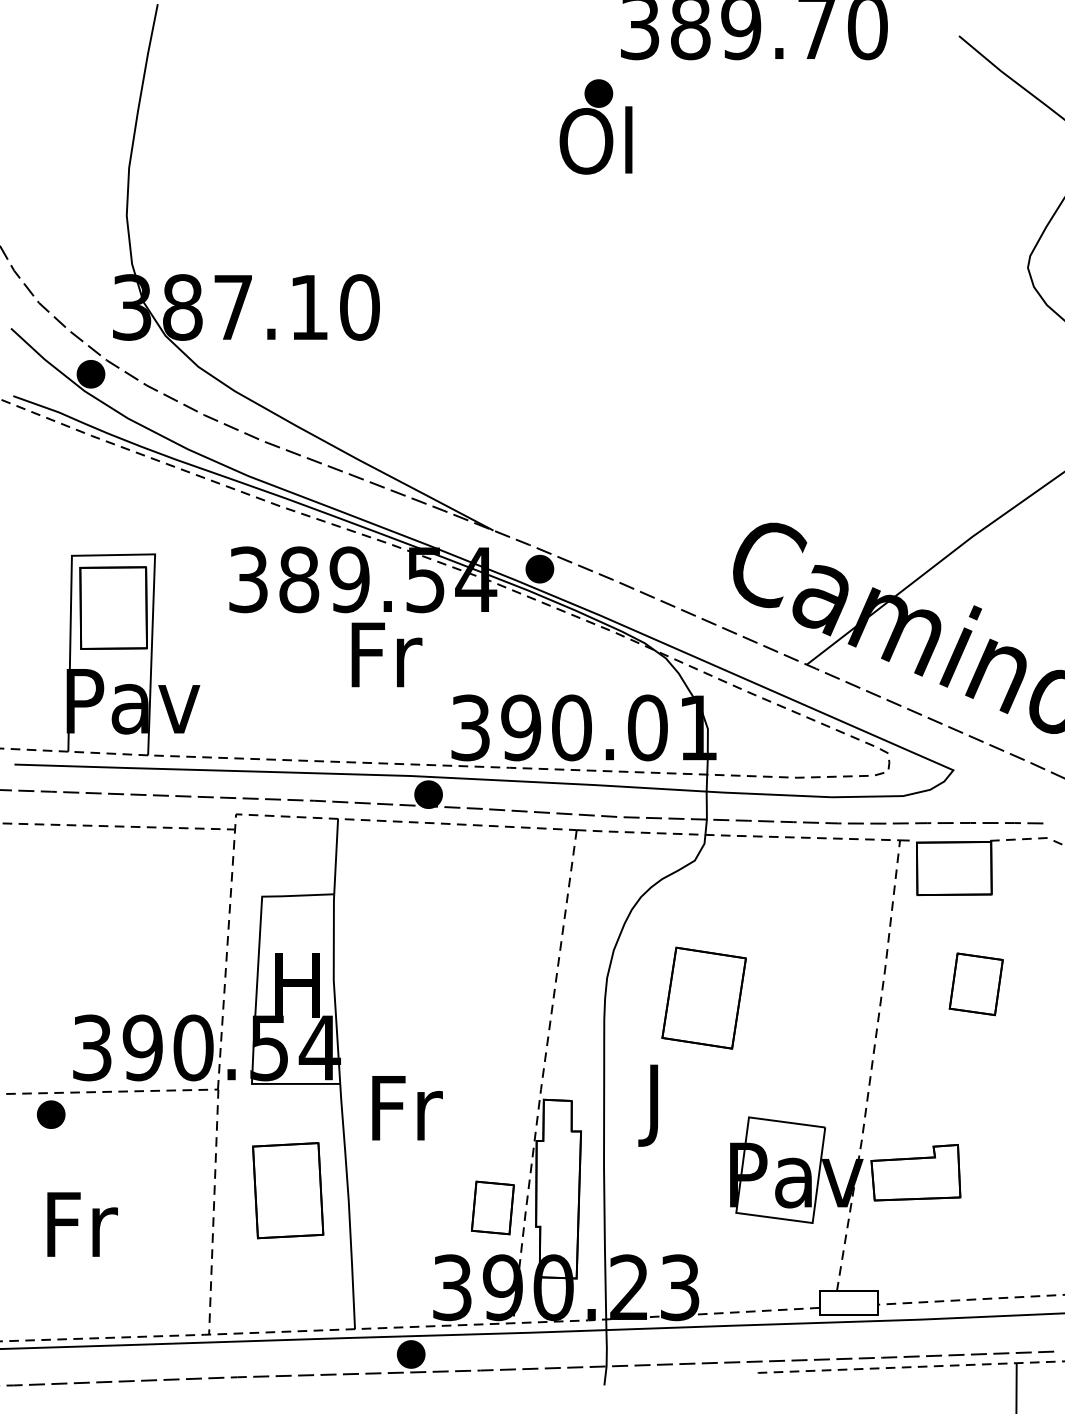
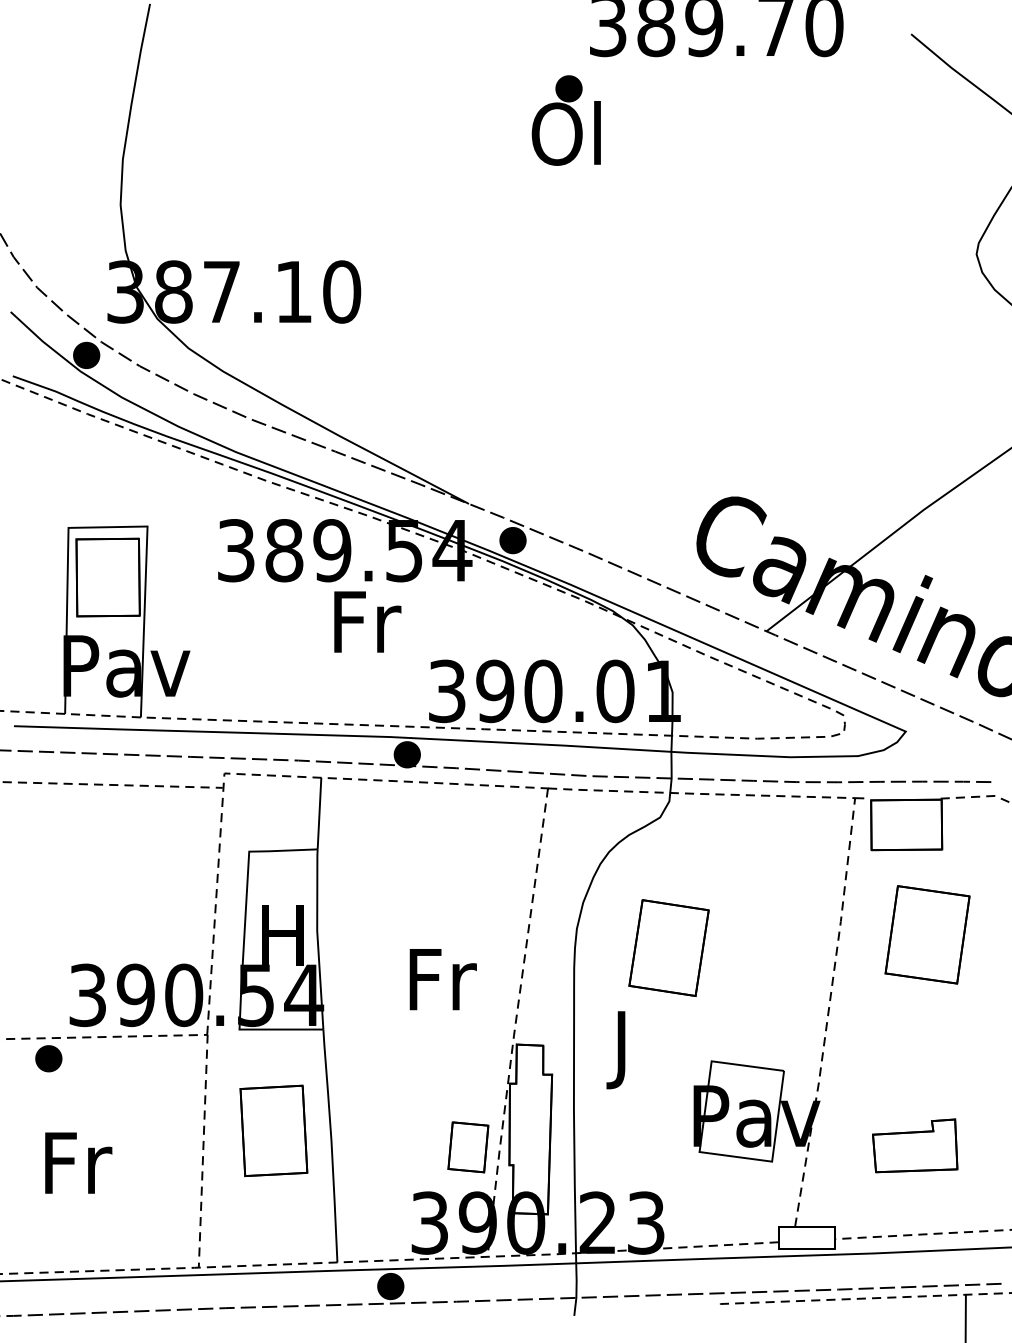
part: (976, 983) -> (927, 934), size x1.67
text: (406, 1108) -> (442, 979), moved
part: (916, 1172) -> (915, 1145), moved

